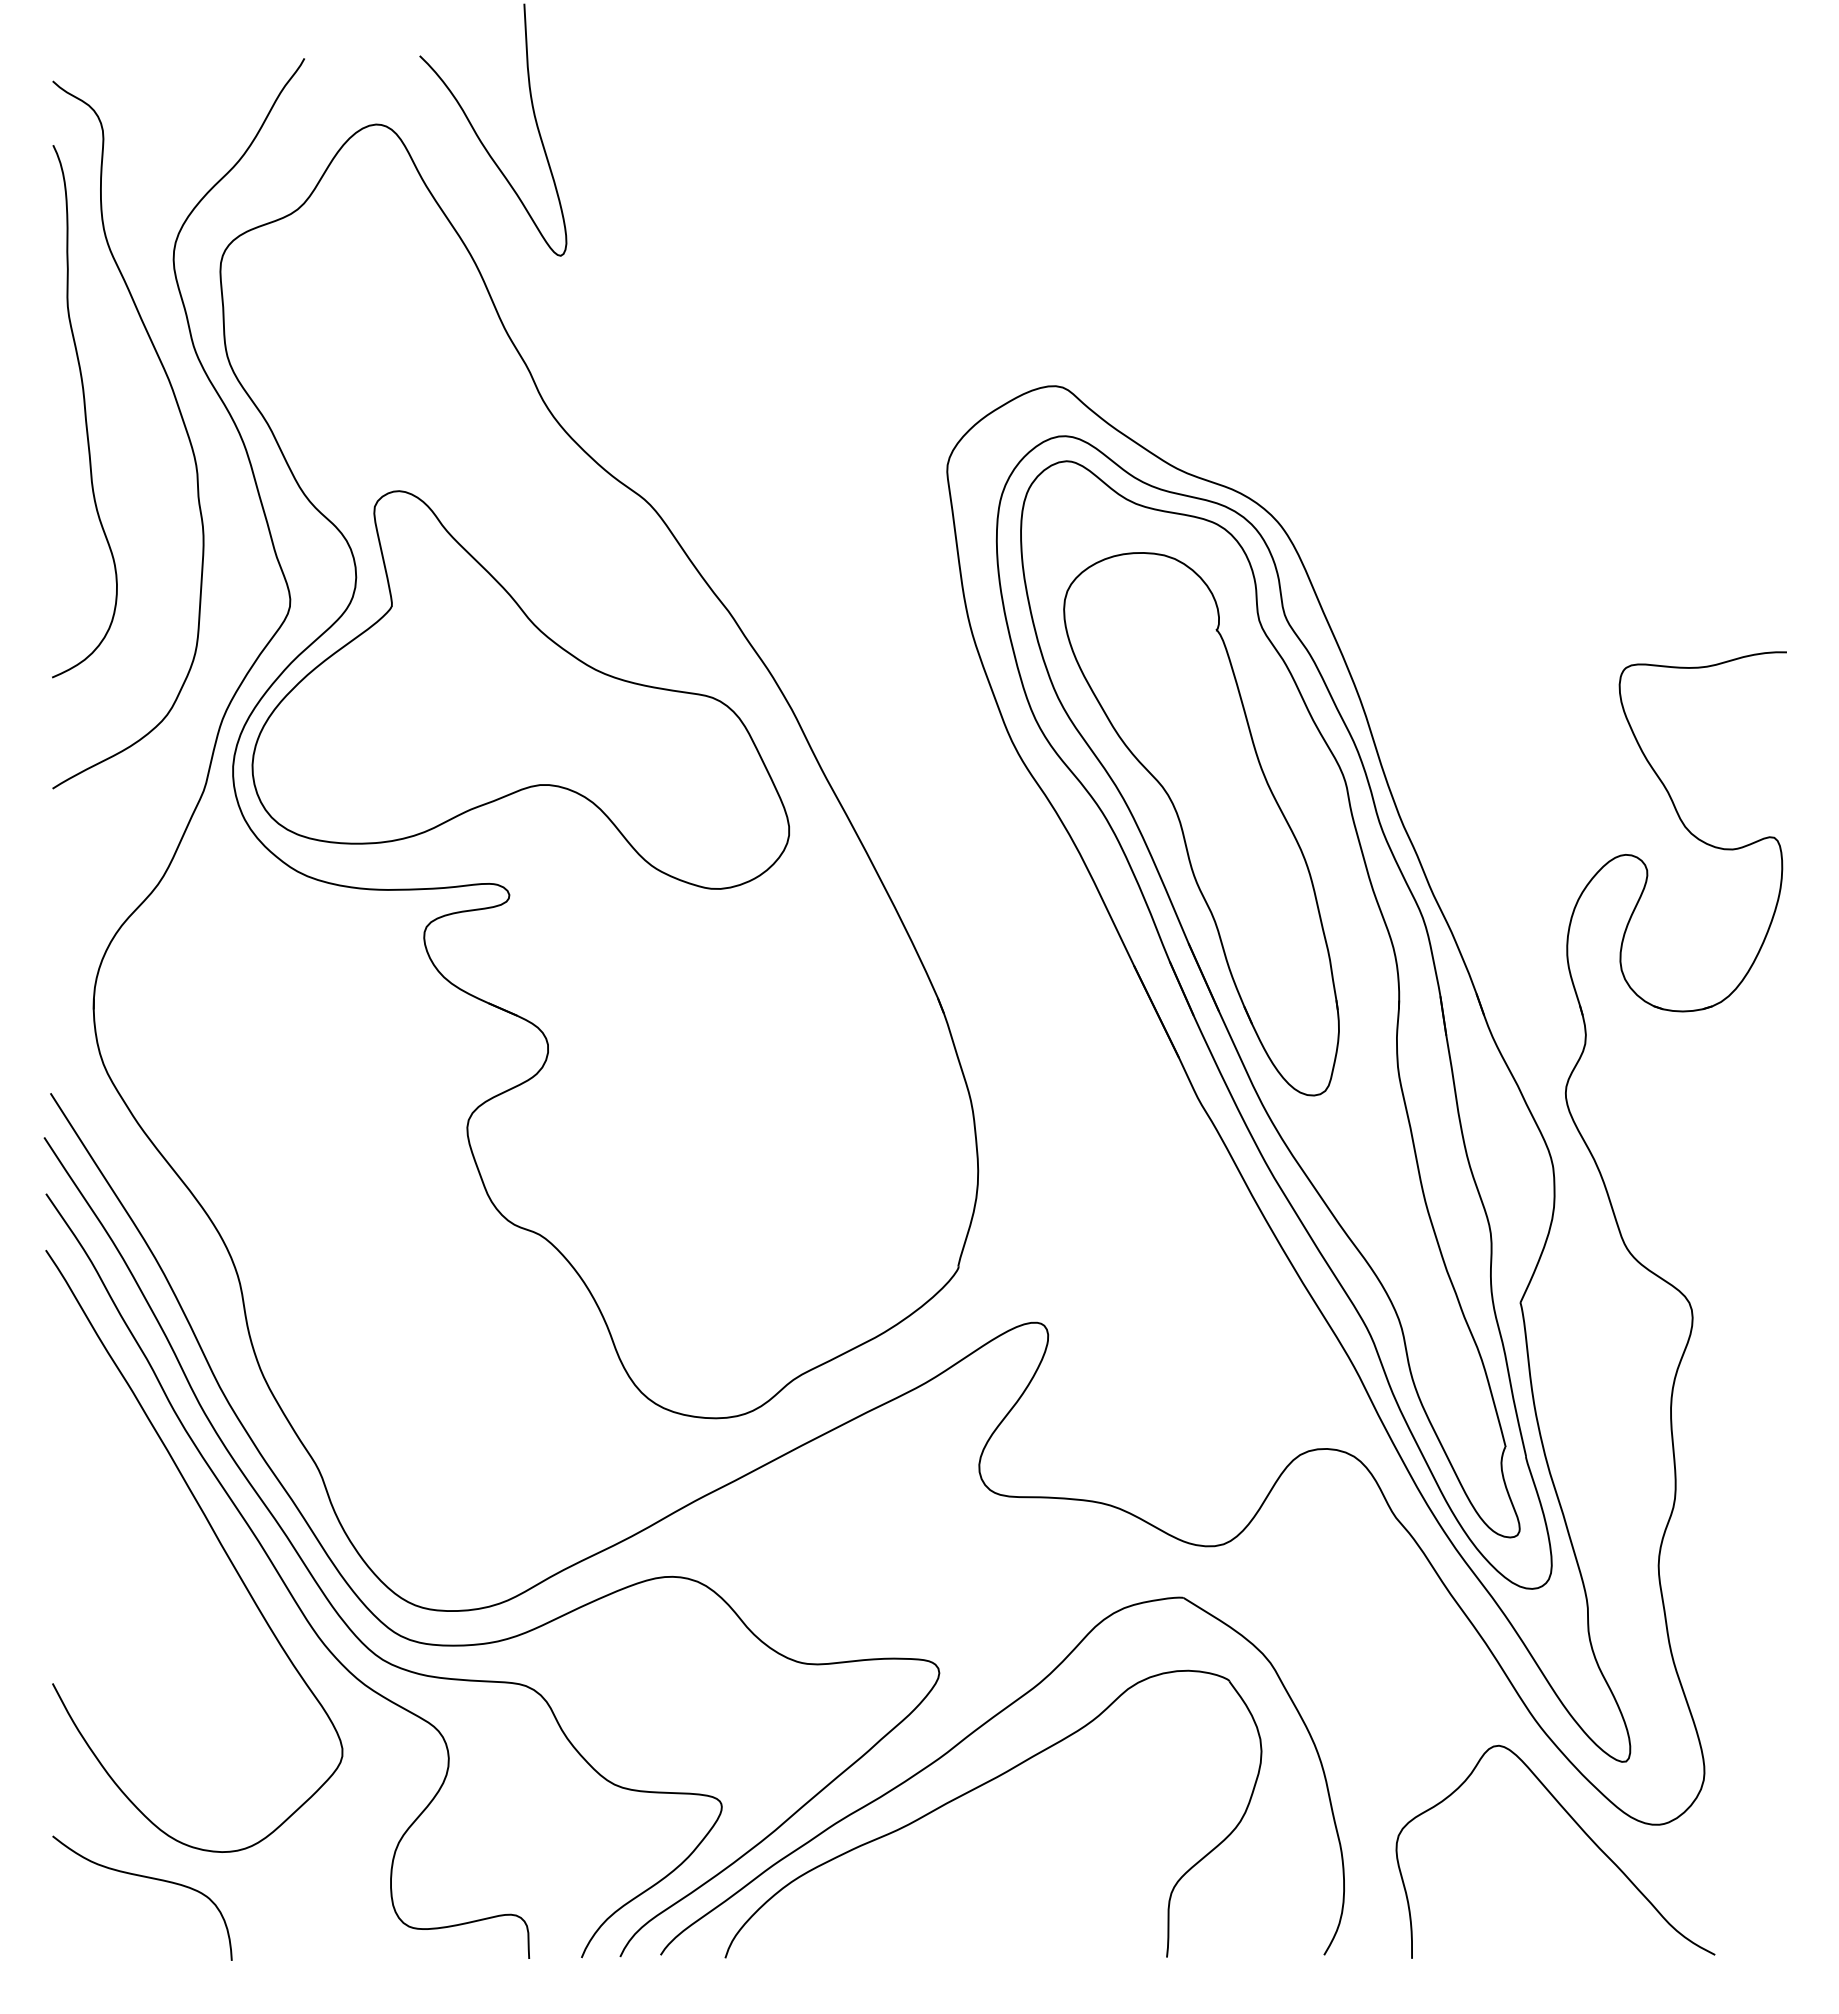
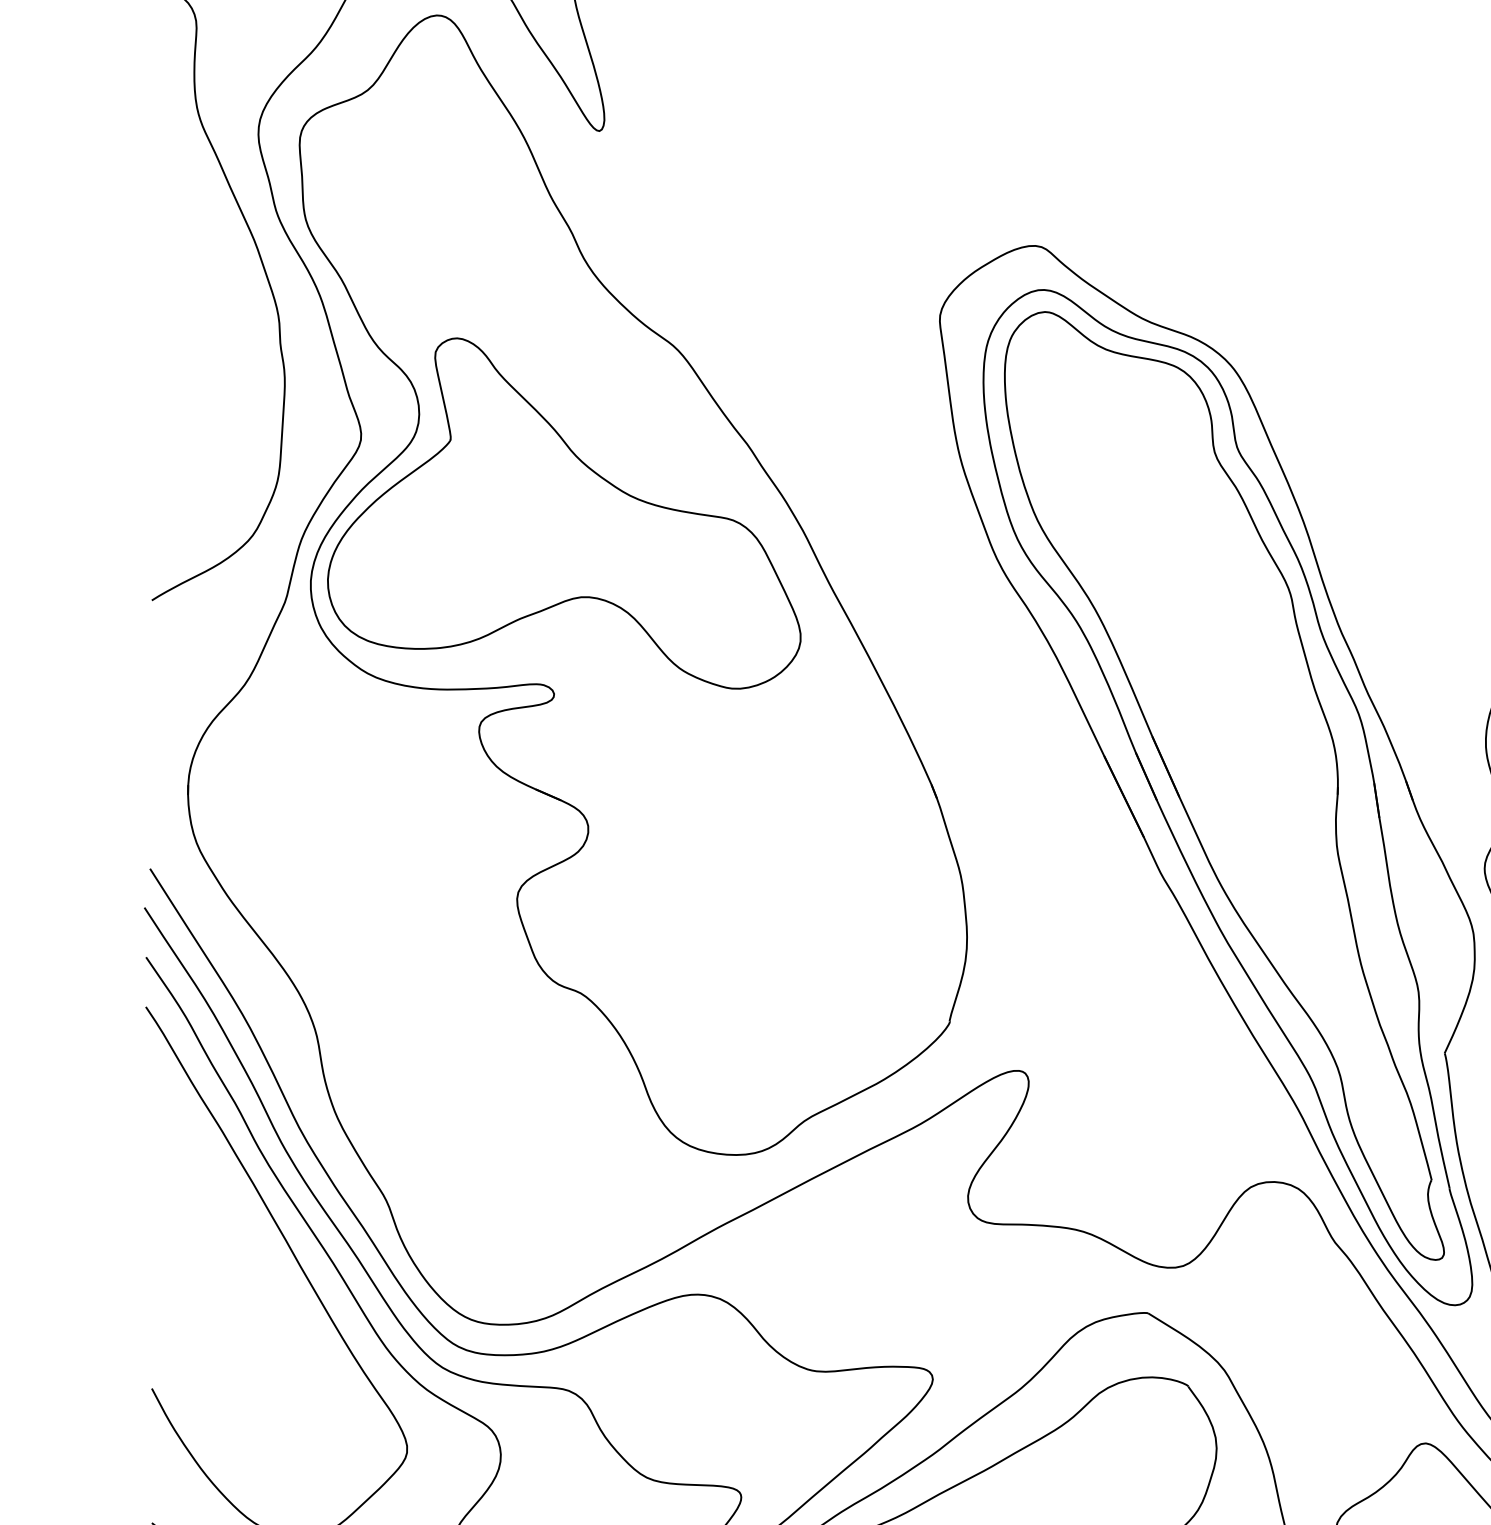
curve: (84, 411) -> (179, 268), removed
part: (1201, 824) -> (1163, 631), removed

